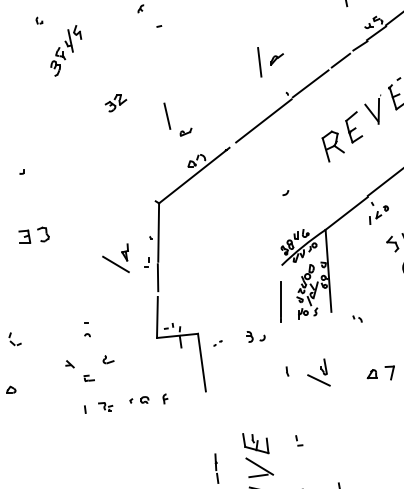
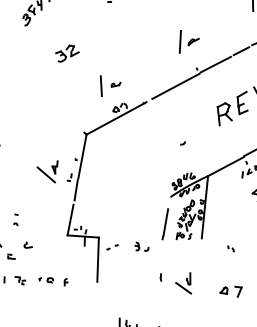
part: (115, 103) -> (66, 54), size x1.43
line: (167, 115) -> (101, 85), moved
part: (357, 318) -> (231, 248), moved
part: (217, 343) -> (112, 247), size x1.67

